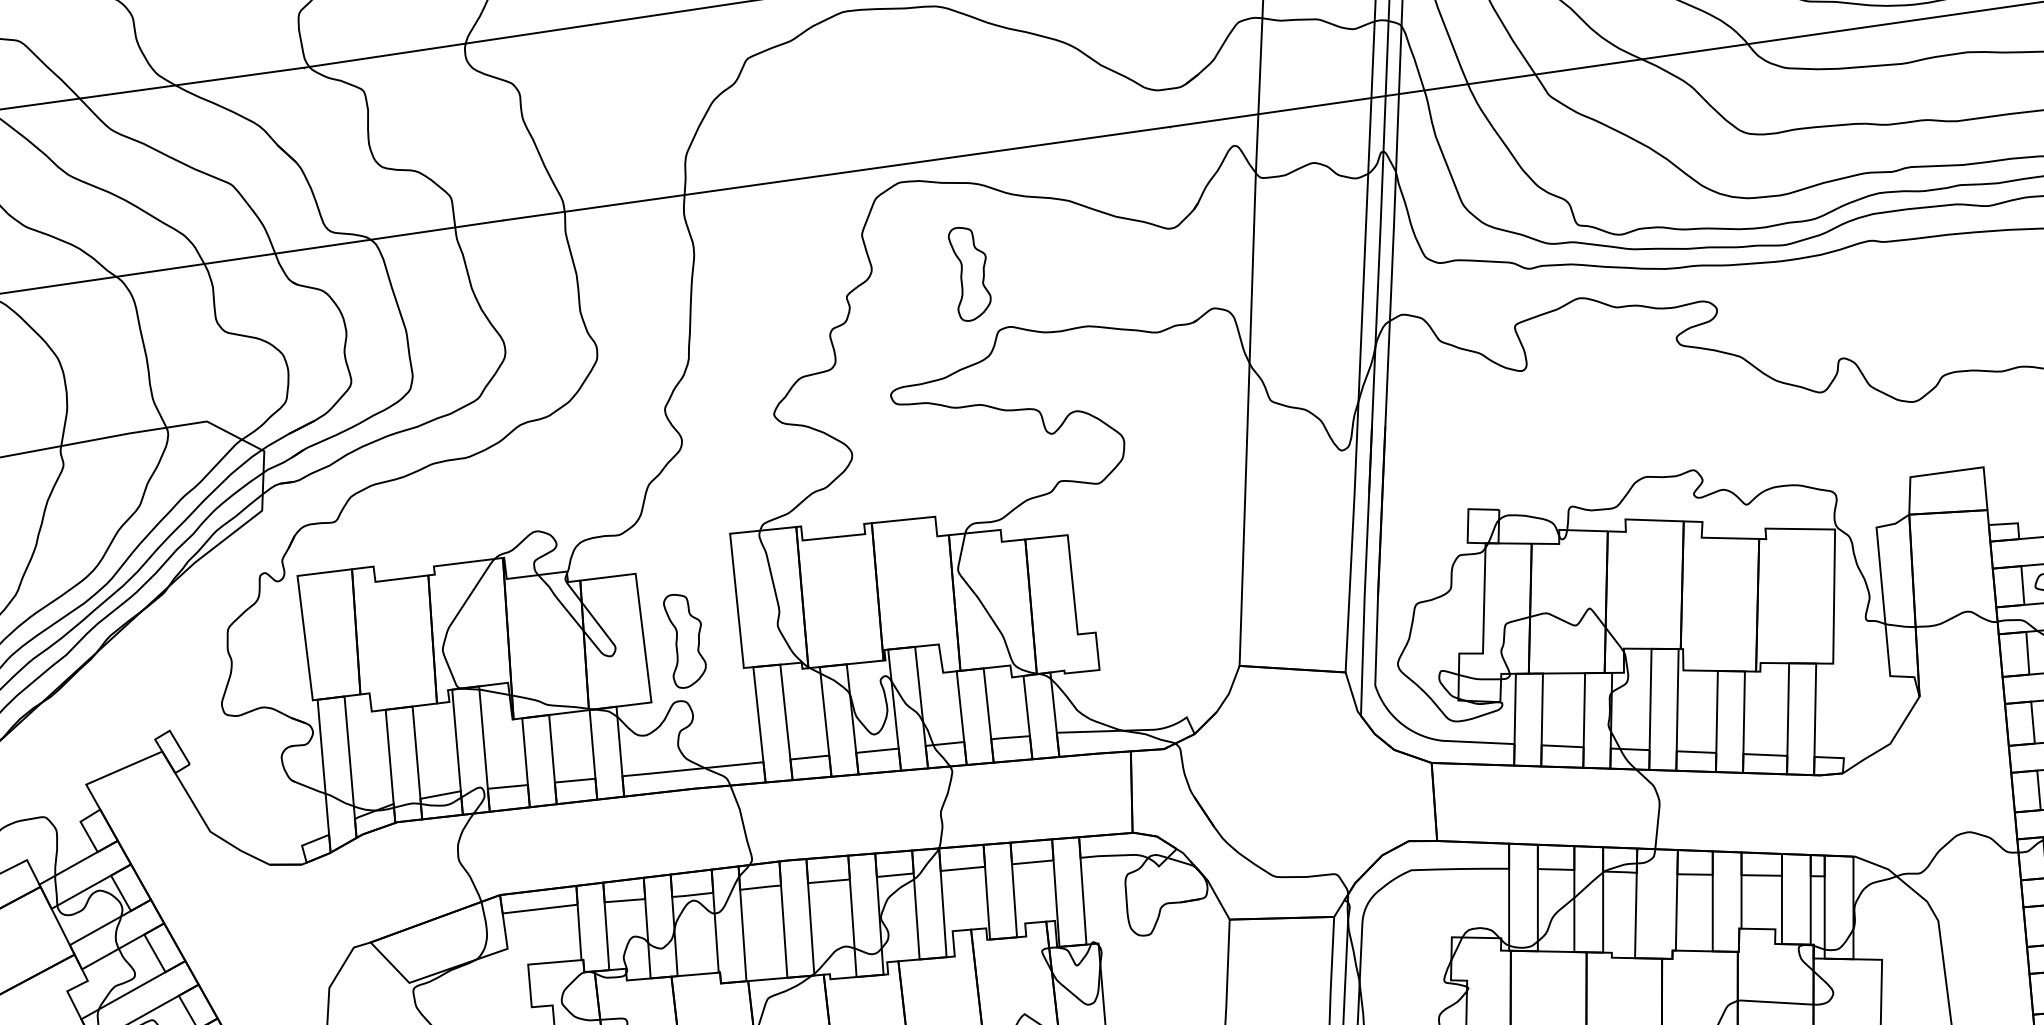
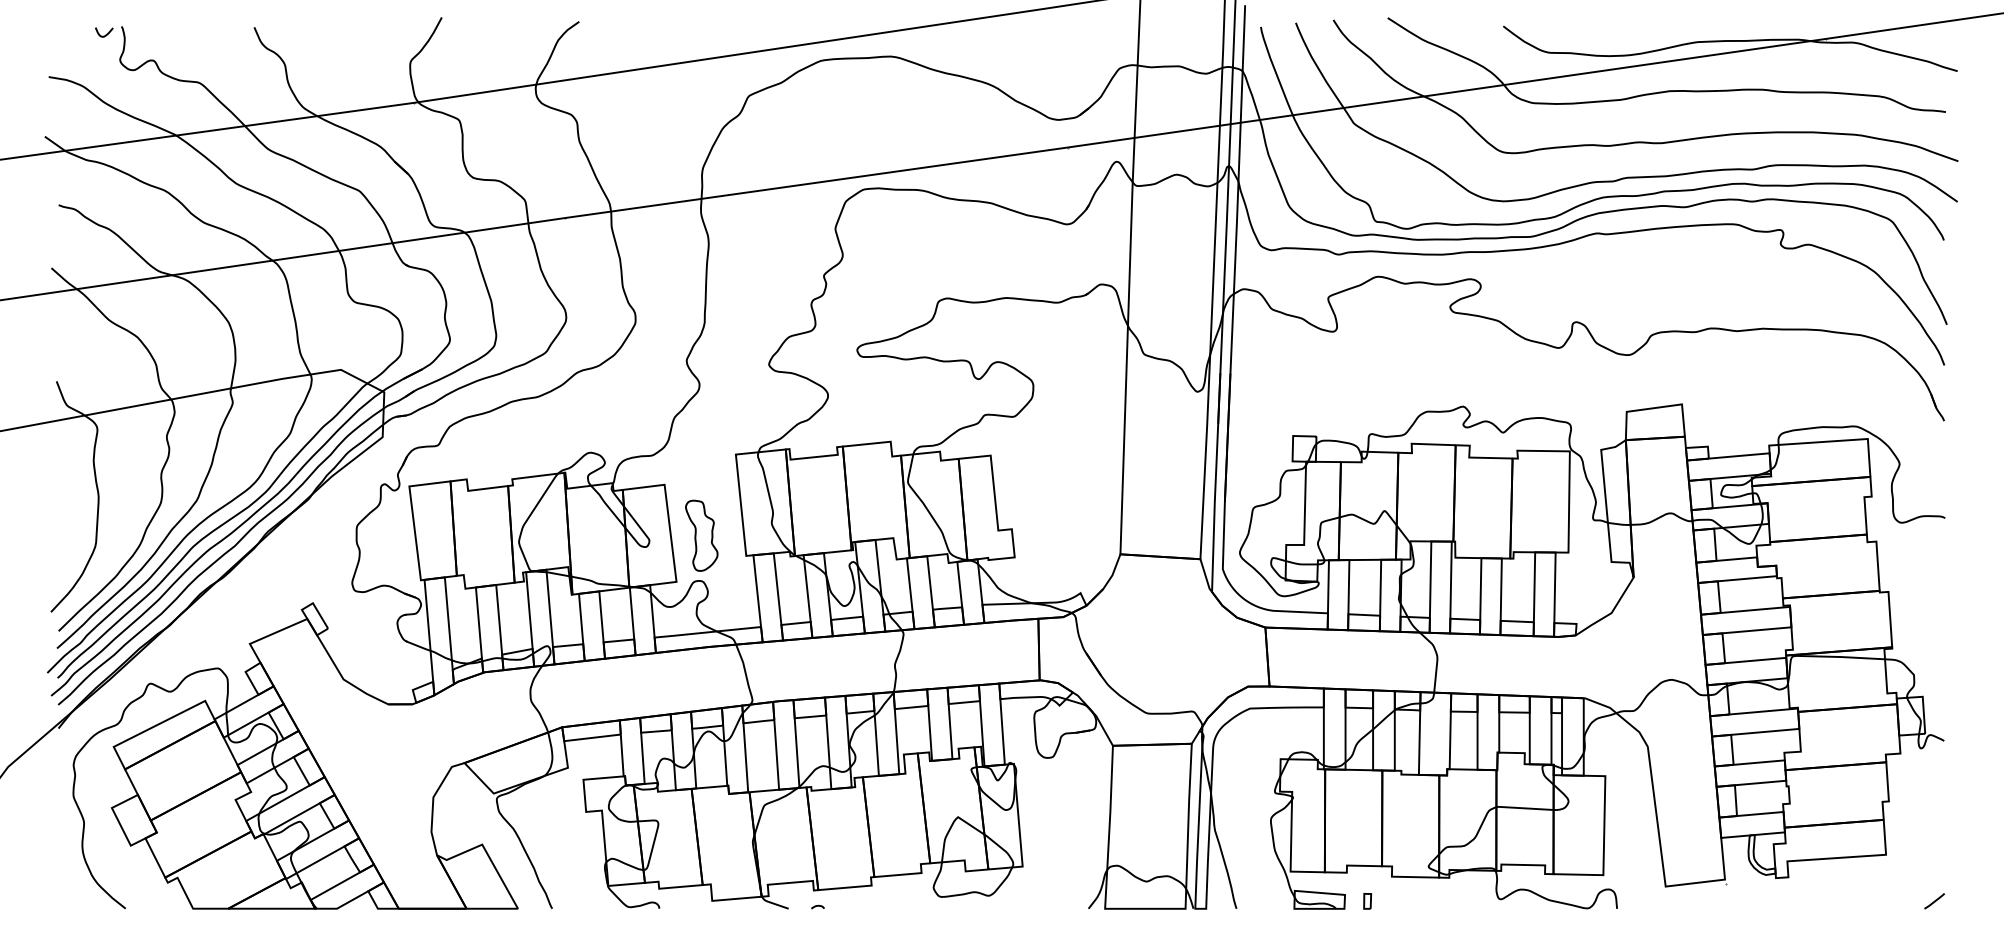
part: (969, 273) -> (916, 258), removed

